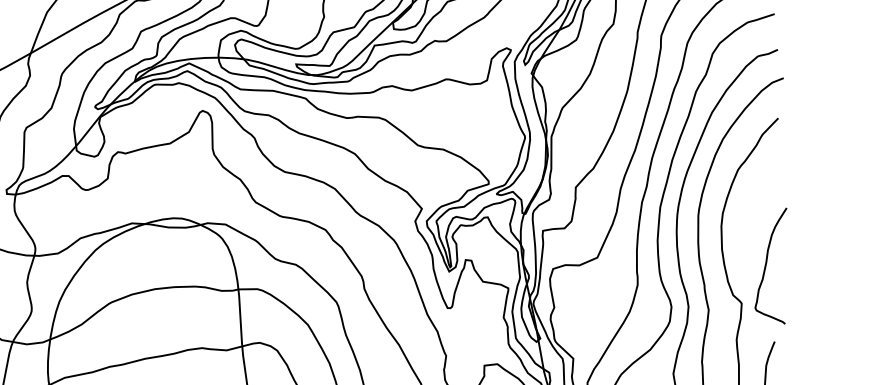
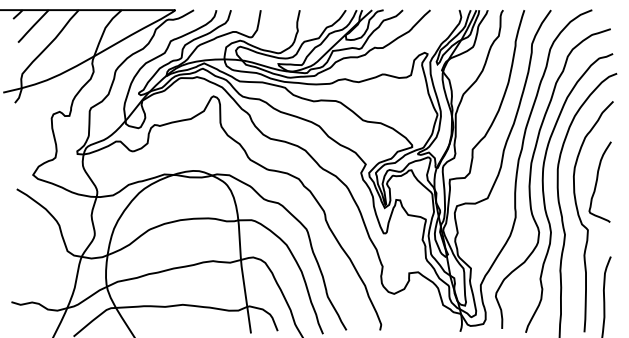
curve: (767, 265) -> (597, 181), moved

